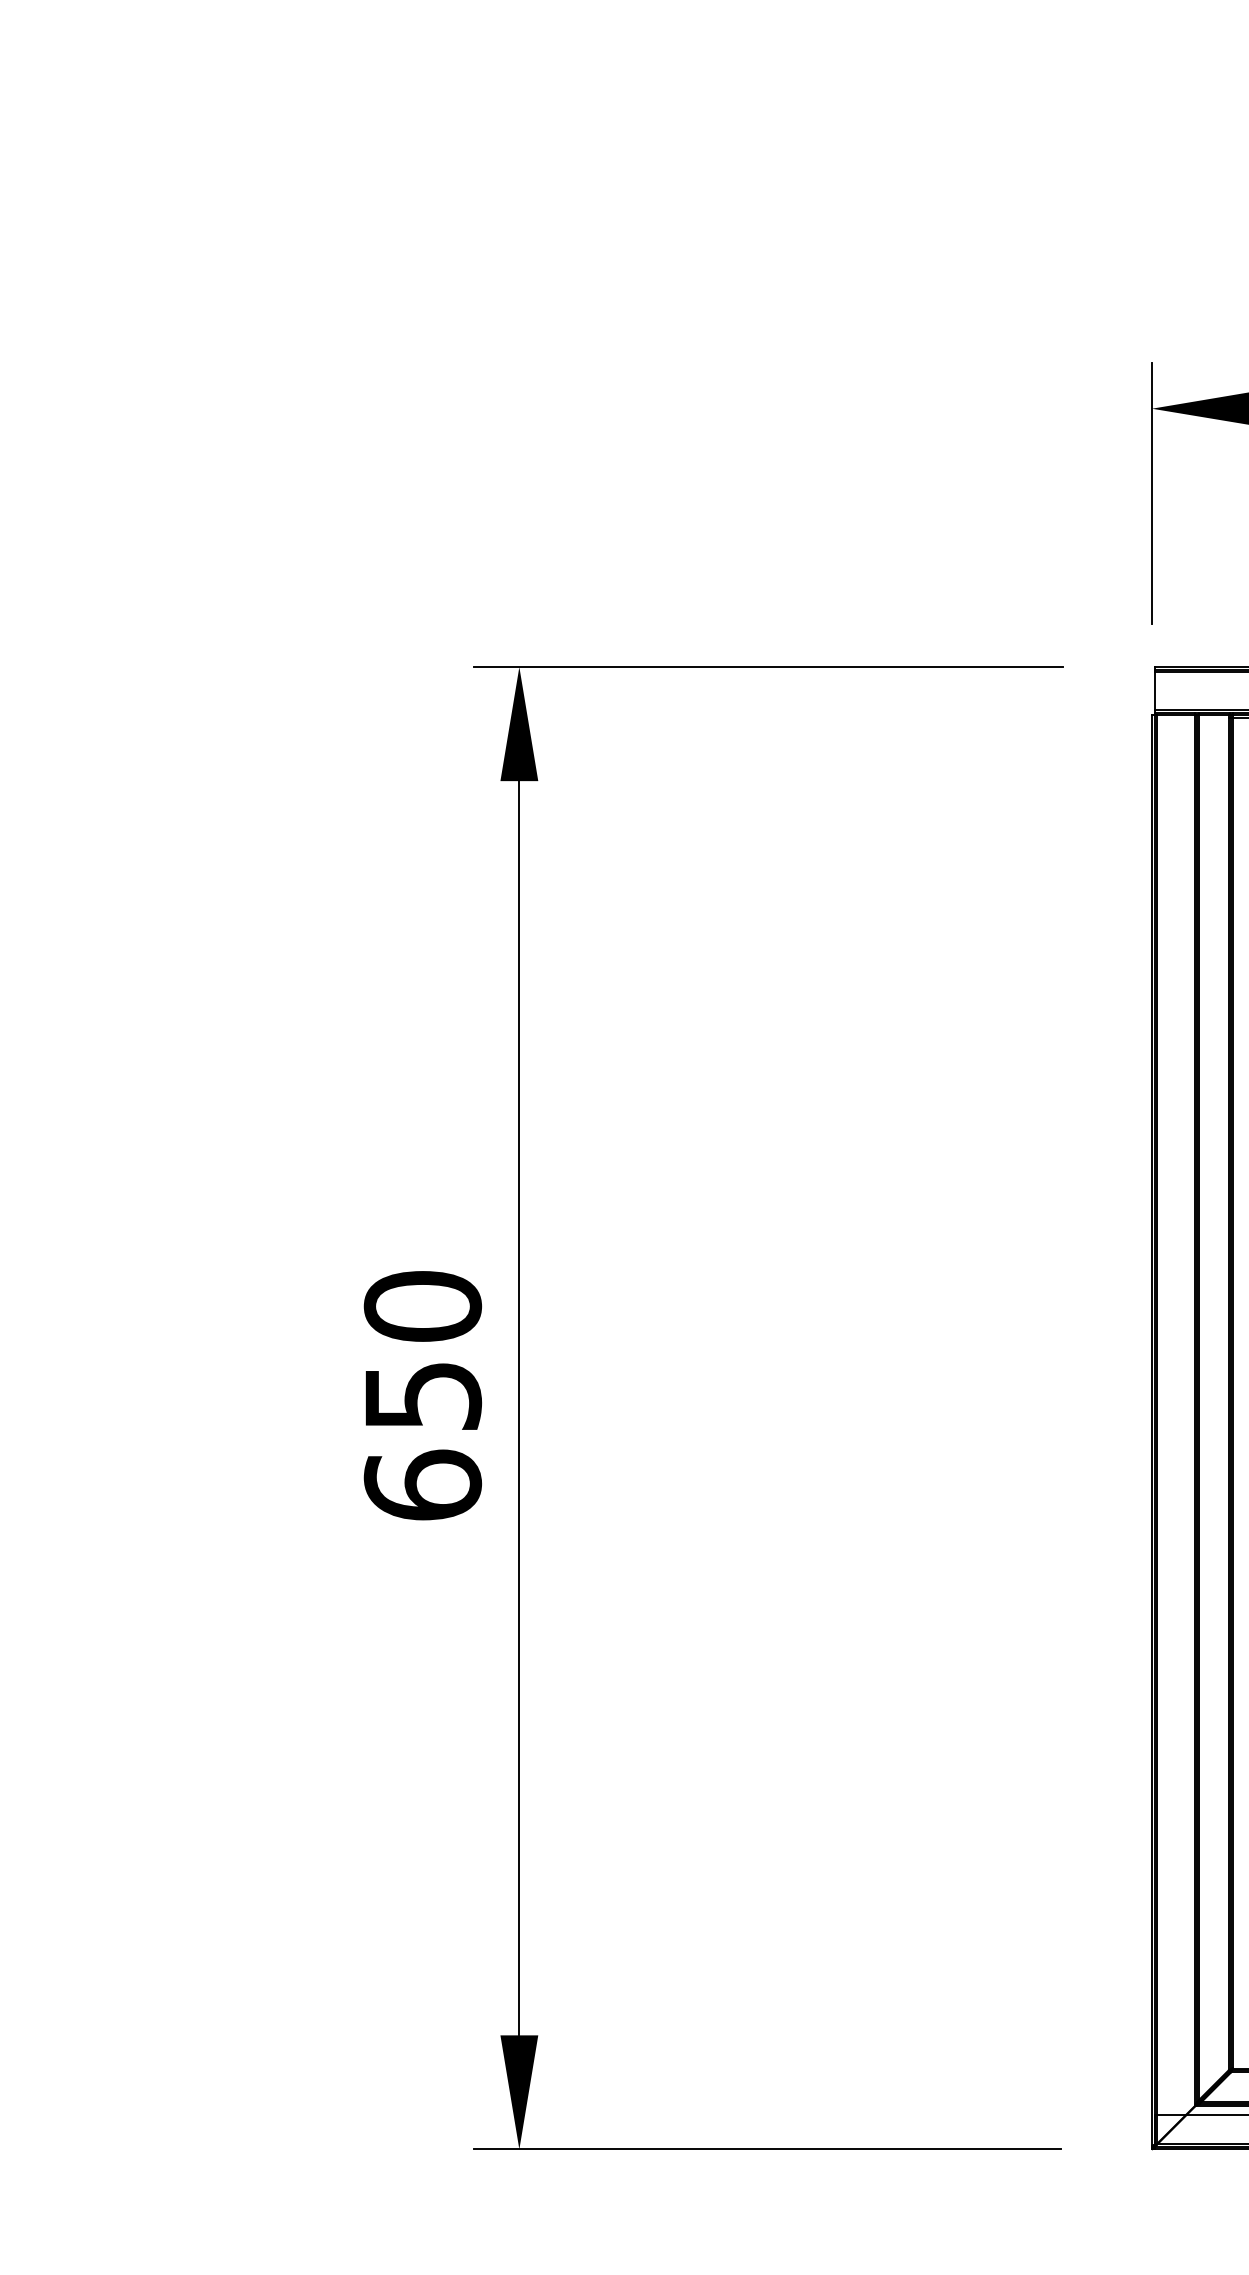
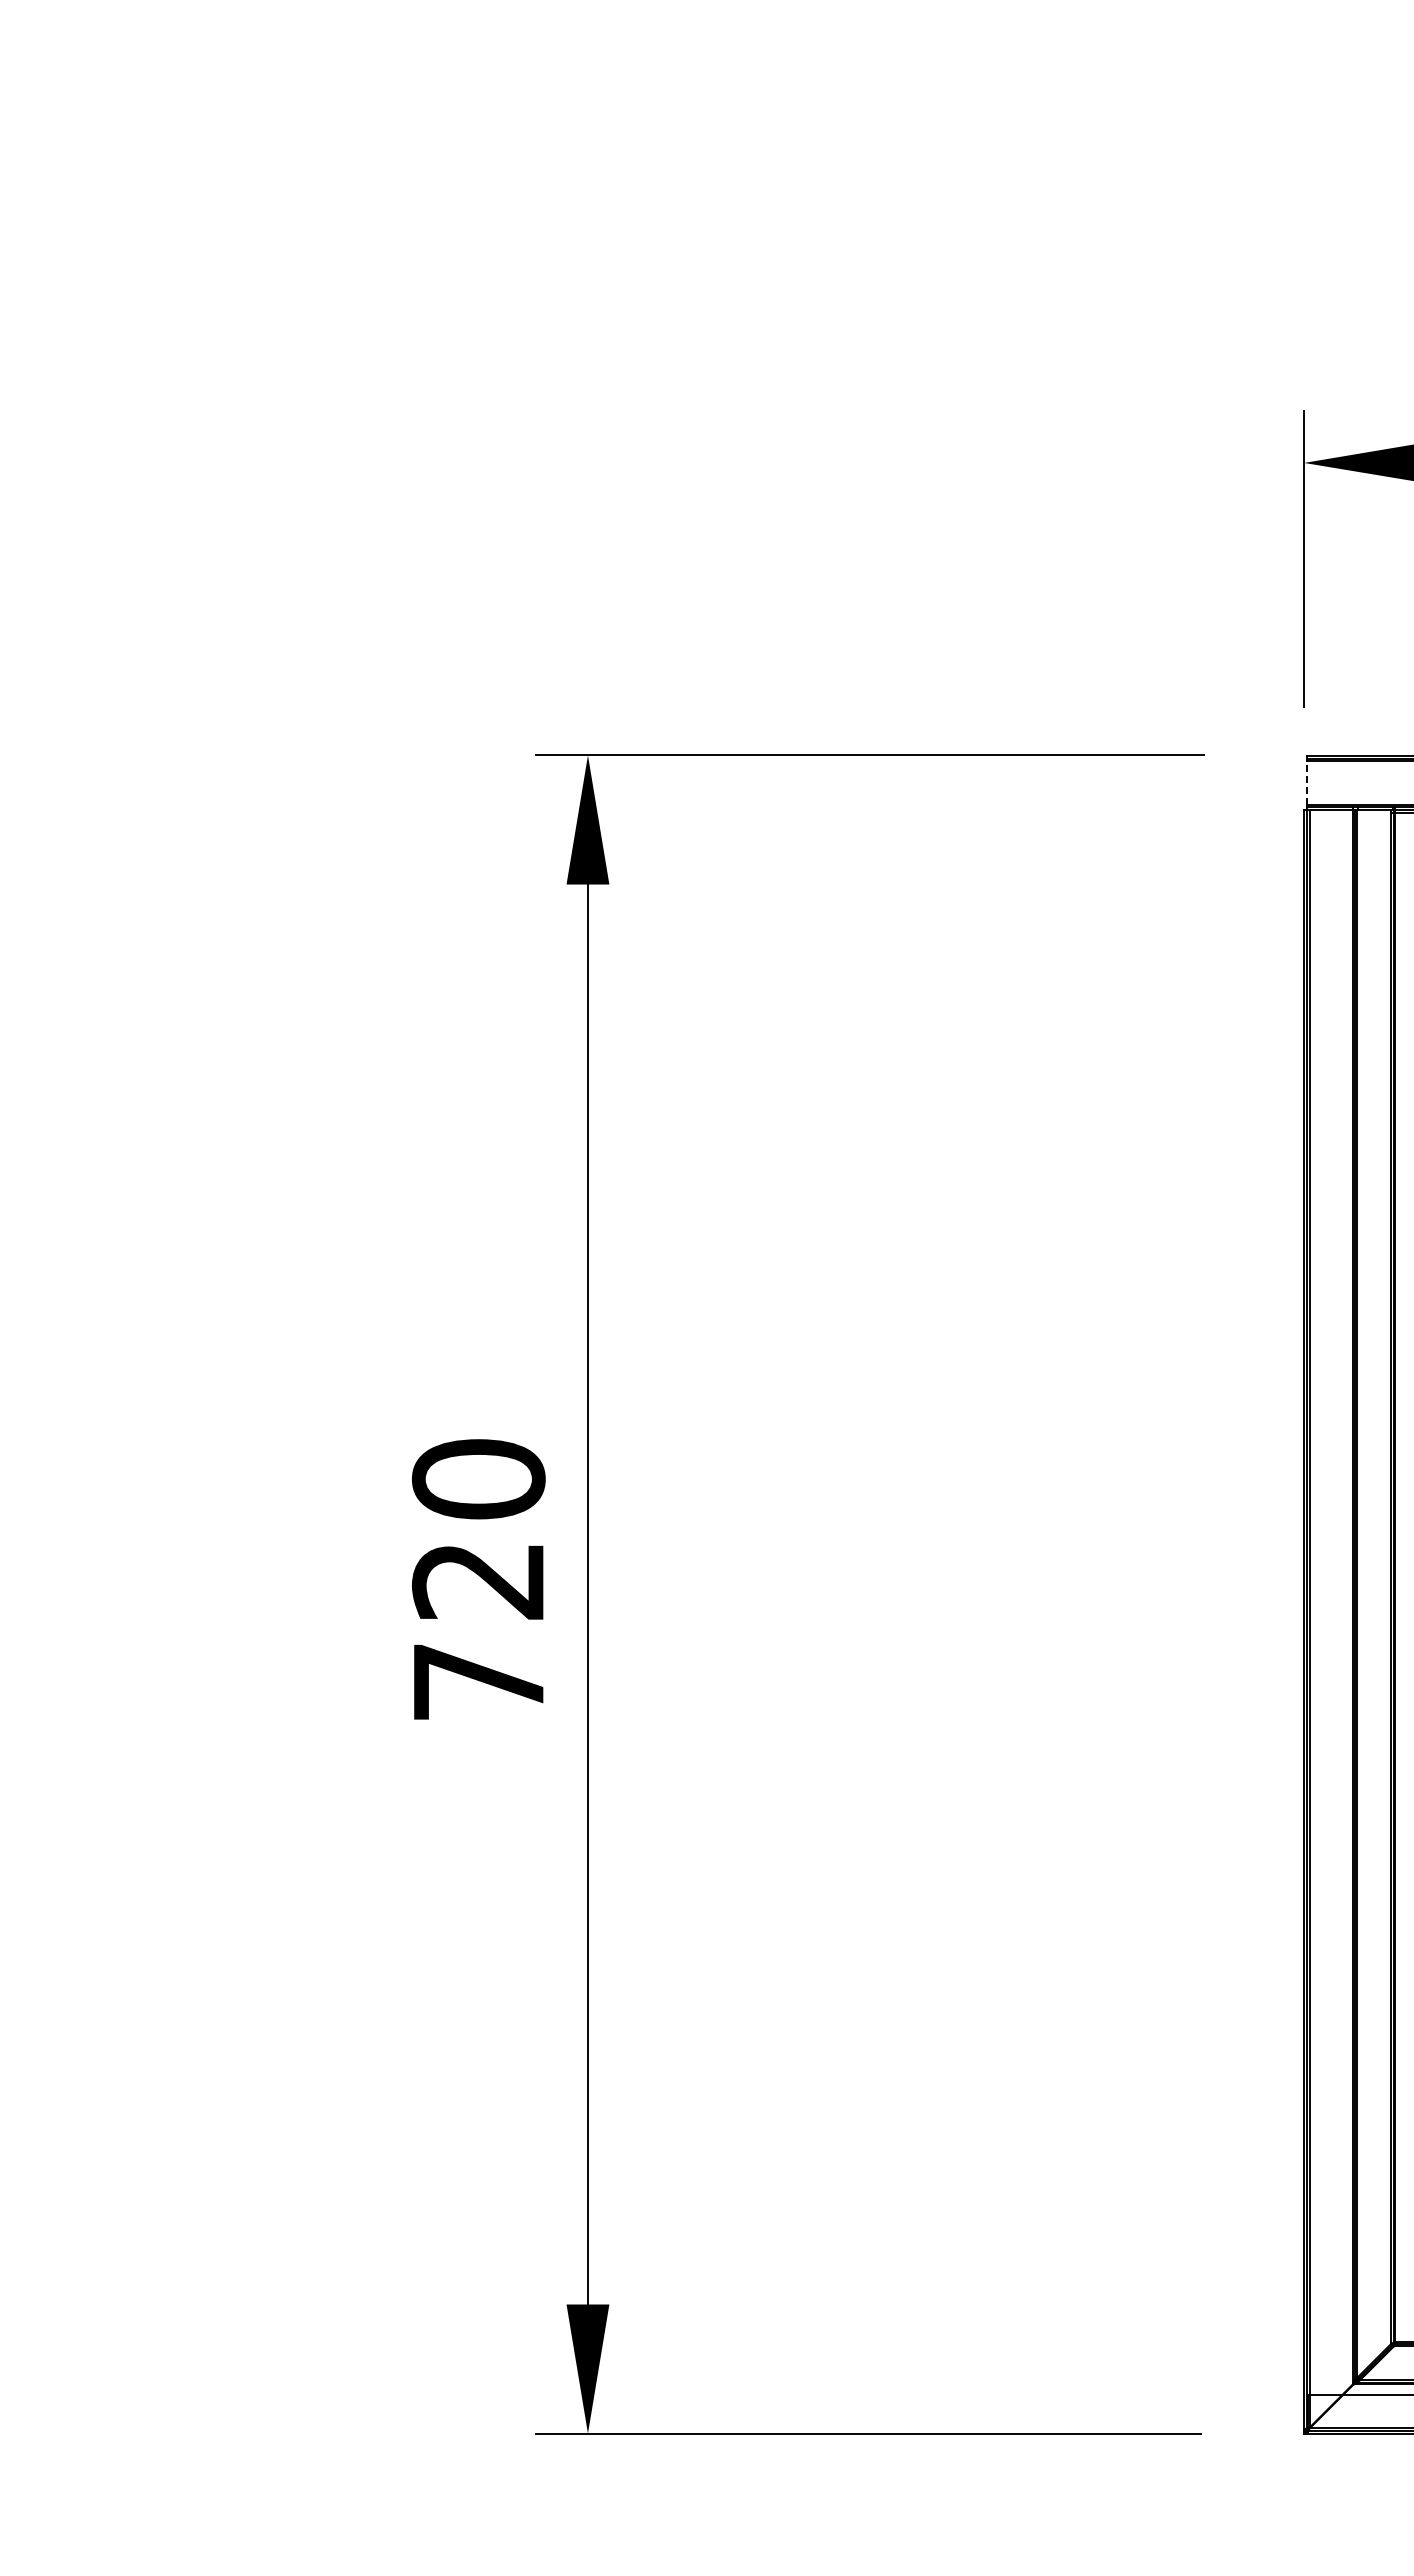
line: (1154, 690) -> (1307, 782), solid -> dashed
text: (422, 1441) -> (478, 1632), 650 -> 720

